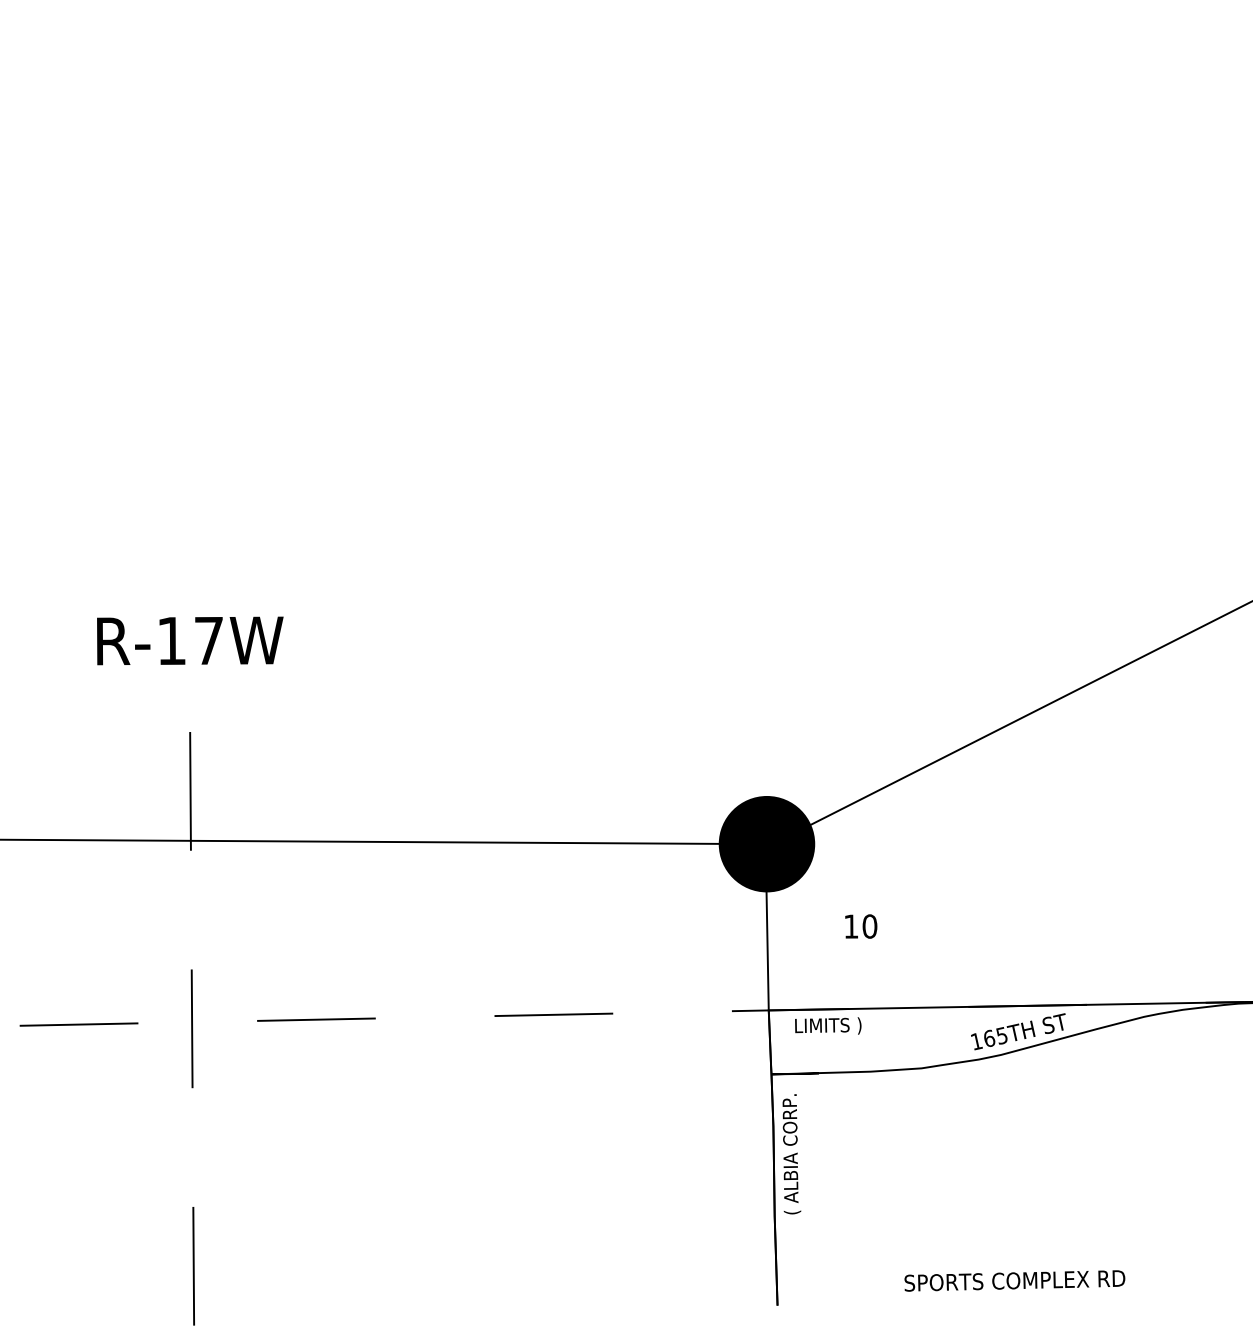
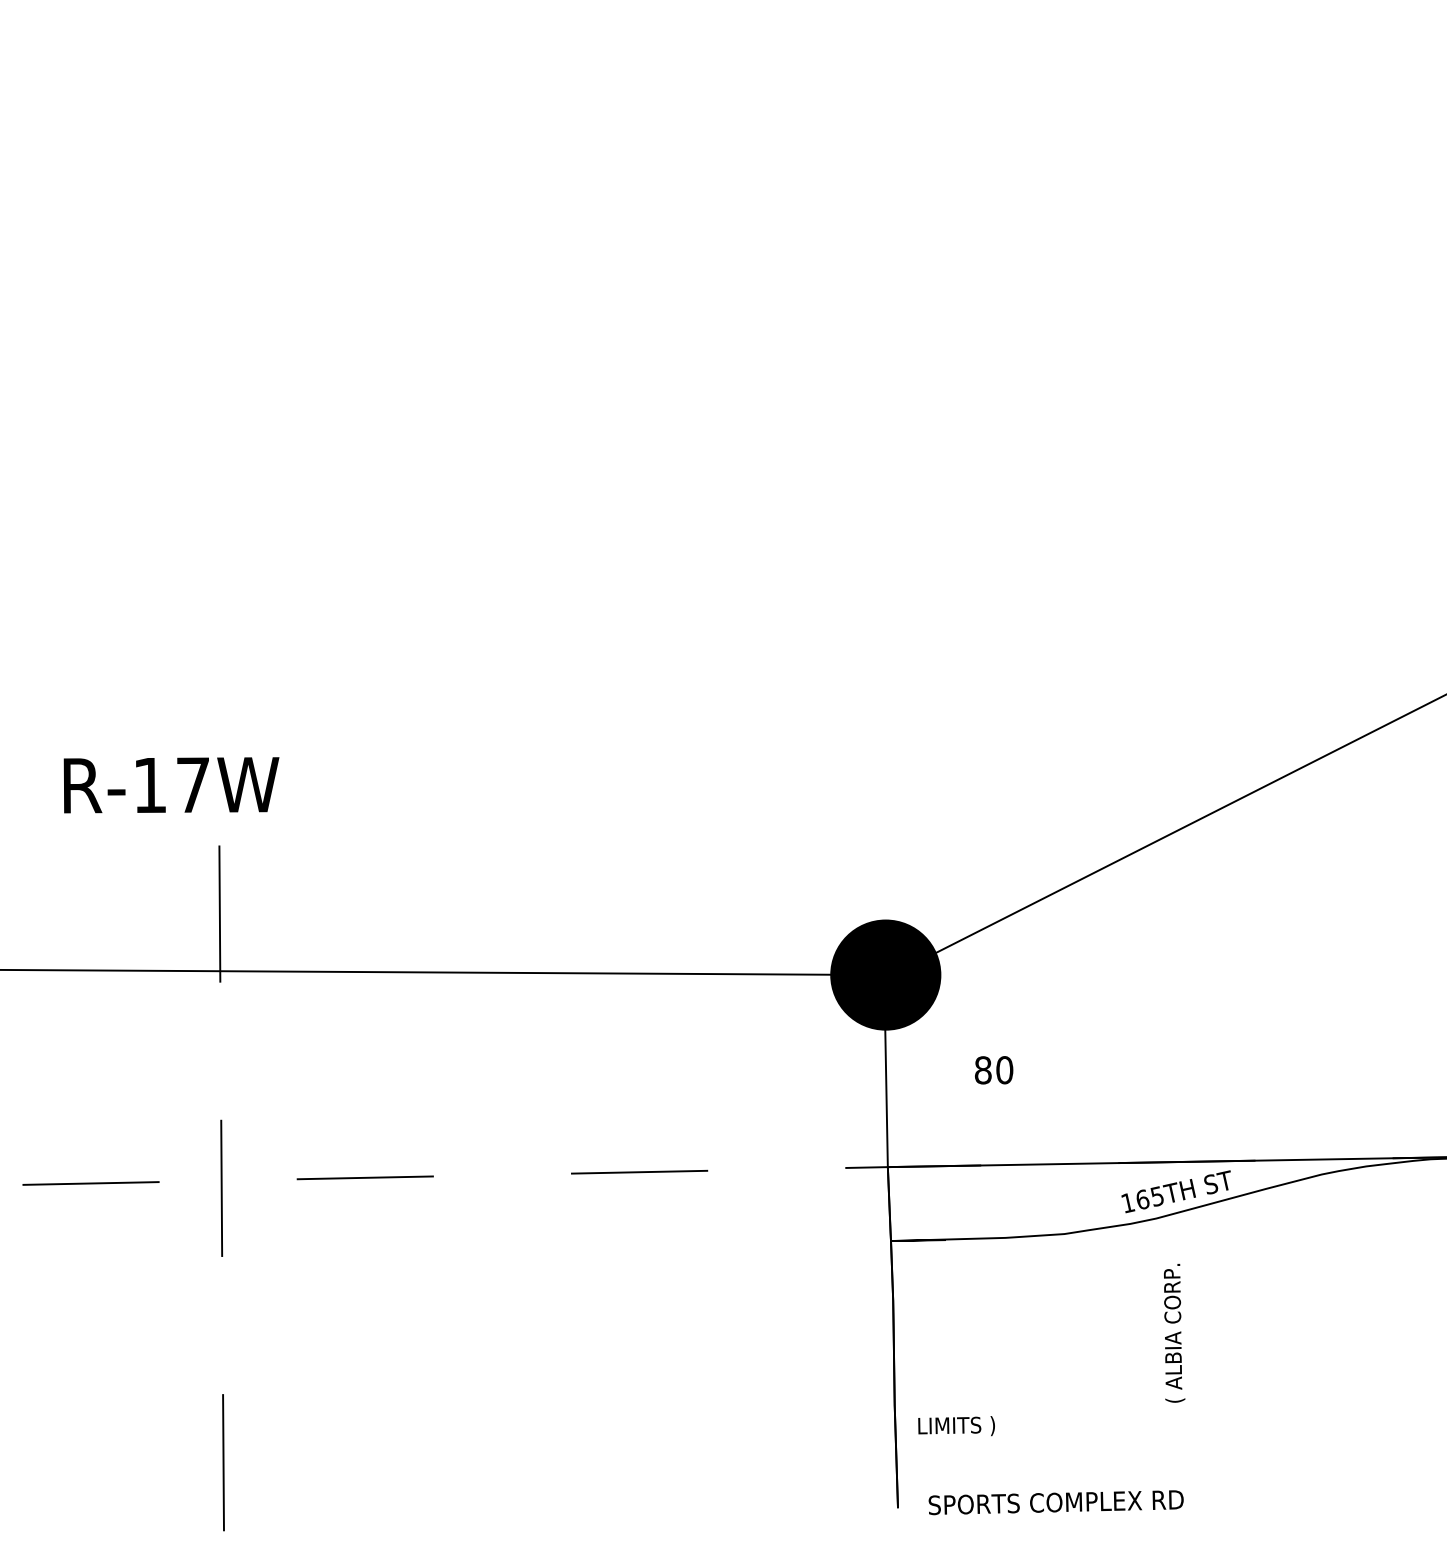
text: (190, 641) -> (171, 785), moved
text: (850, 926) -> (982, 1070), 10 -> 80
text: (828, 1026) -> (956, 1426), moved
text: (791, 1153) -> (1174, 1332), moved
text: (1014, 1280) -> (1055, 1502), moved

